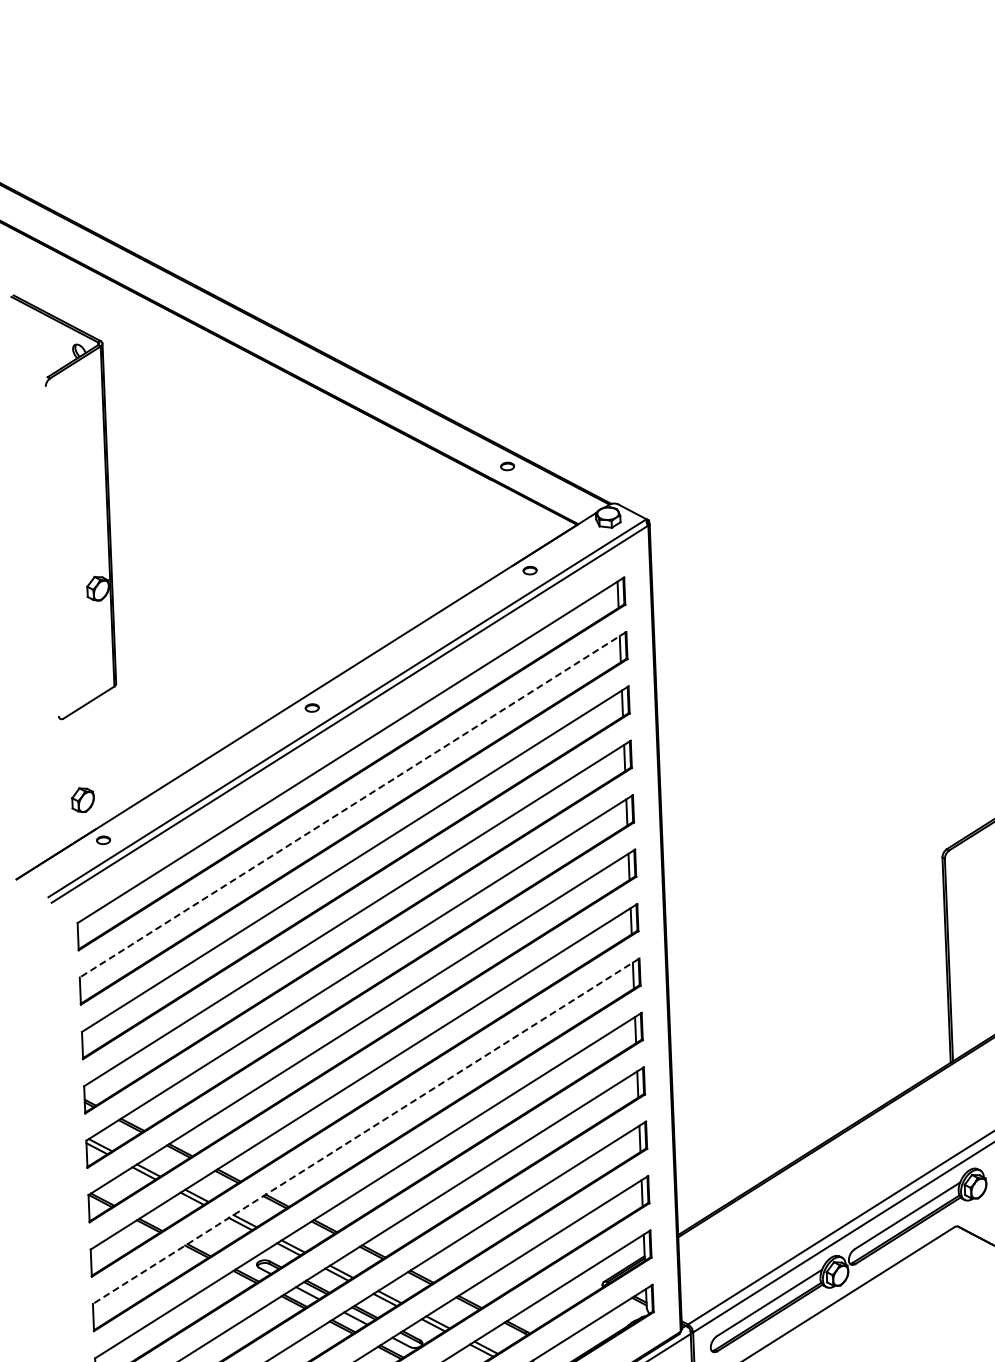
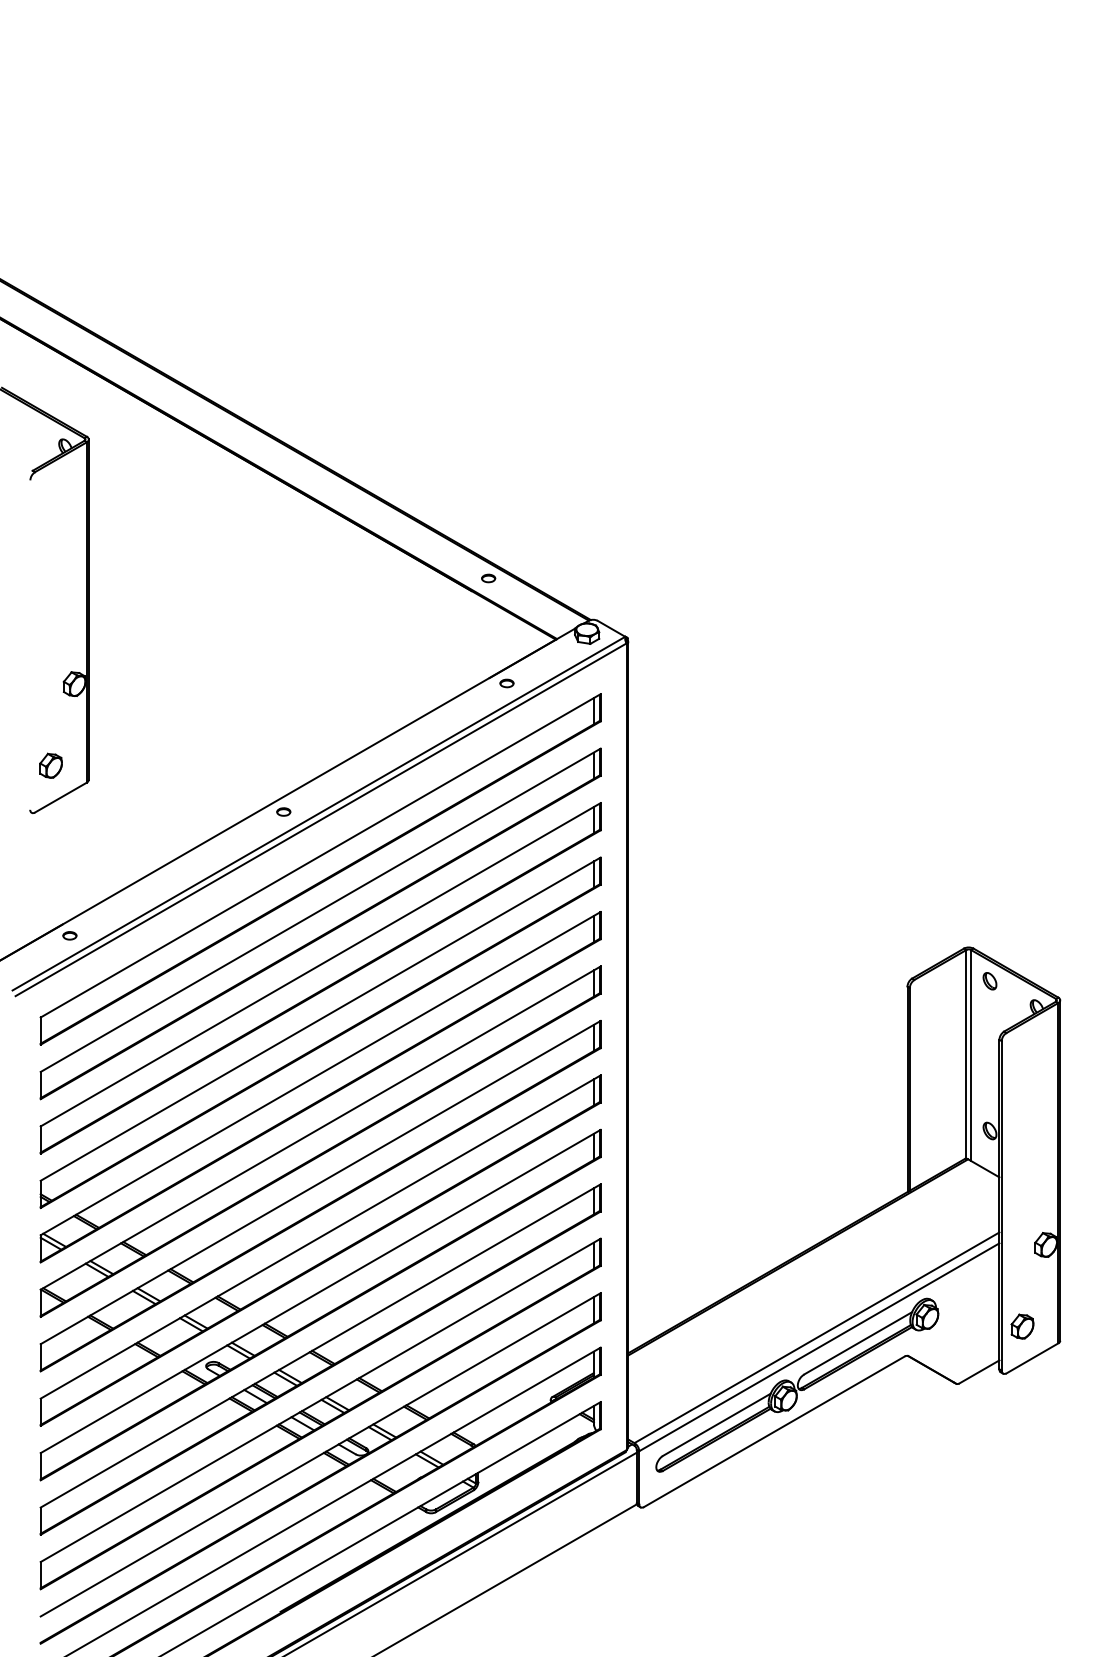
part: (82, 799) -> (50, 765), moved
line: (352, 804) -> (320, 910), dashed -> solid
line: (366, 1131) -> (320, 1237), dashed -> solid

